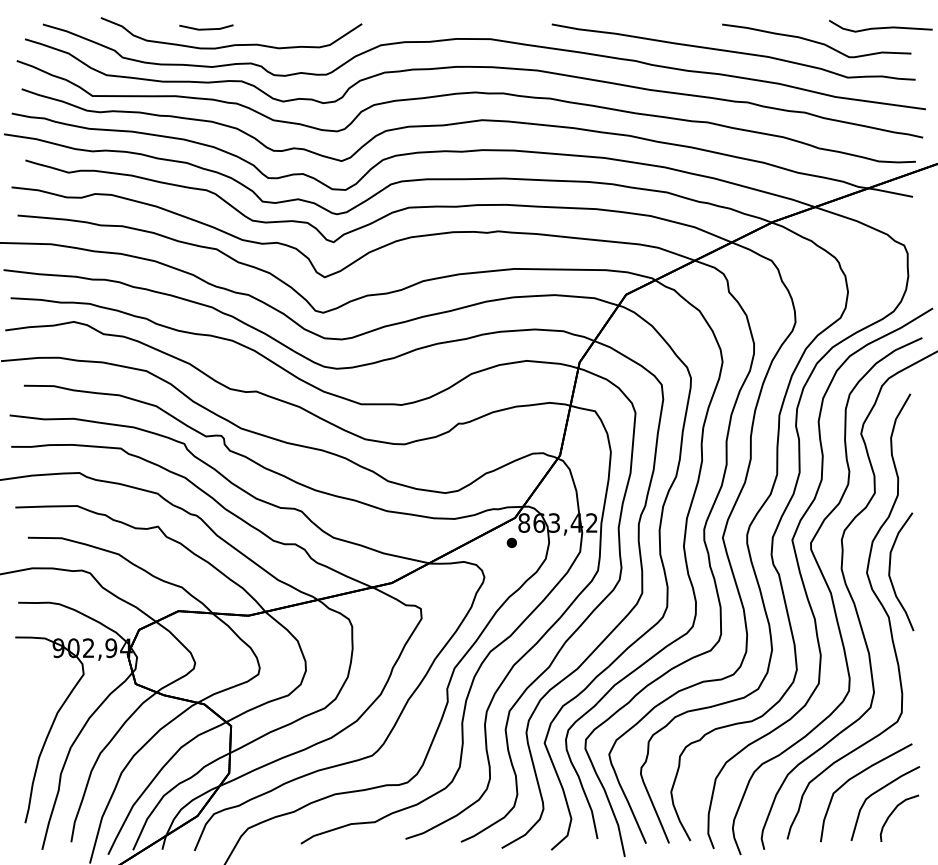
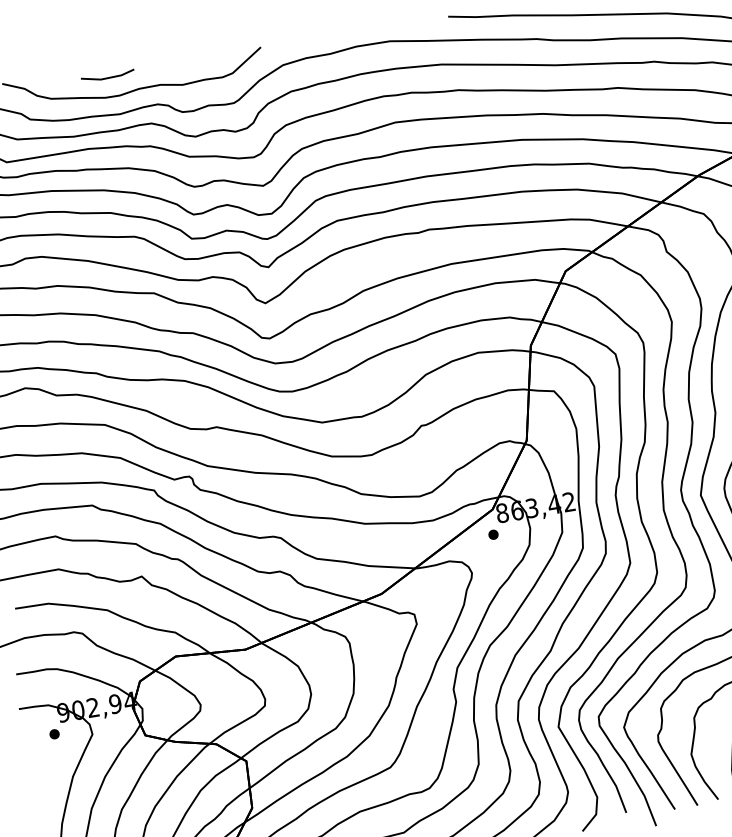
part: (46, 668) -> (54, 734), added

